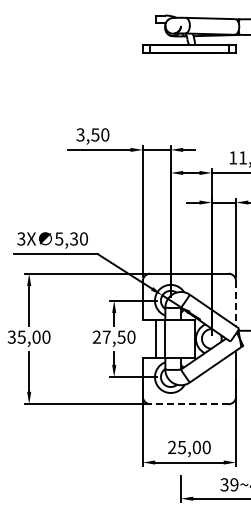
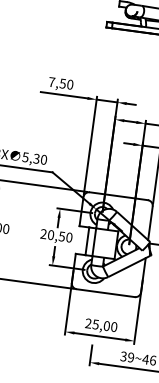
text: (80, 134) -> (51, 81), 3,50 -> 7,50
line: (236, 303) -> (150, 223), dashed -> solid
text: (106, 336) -> (50, 234), 27,50 -> 20,50
line: (188, 404) -> (104, 293), dashed -> solid

